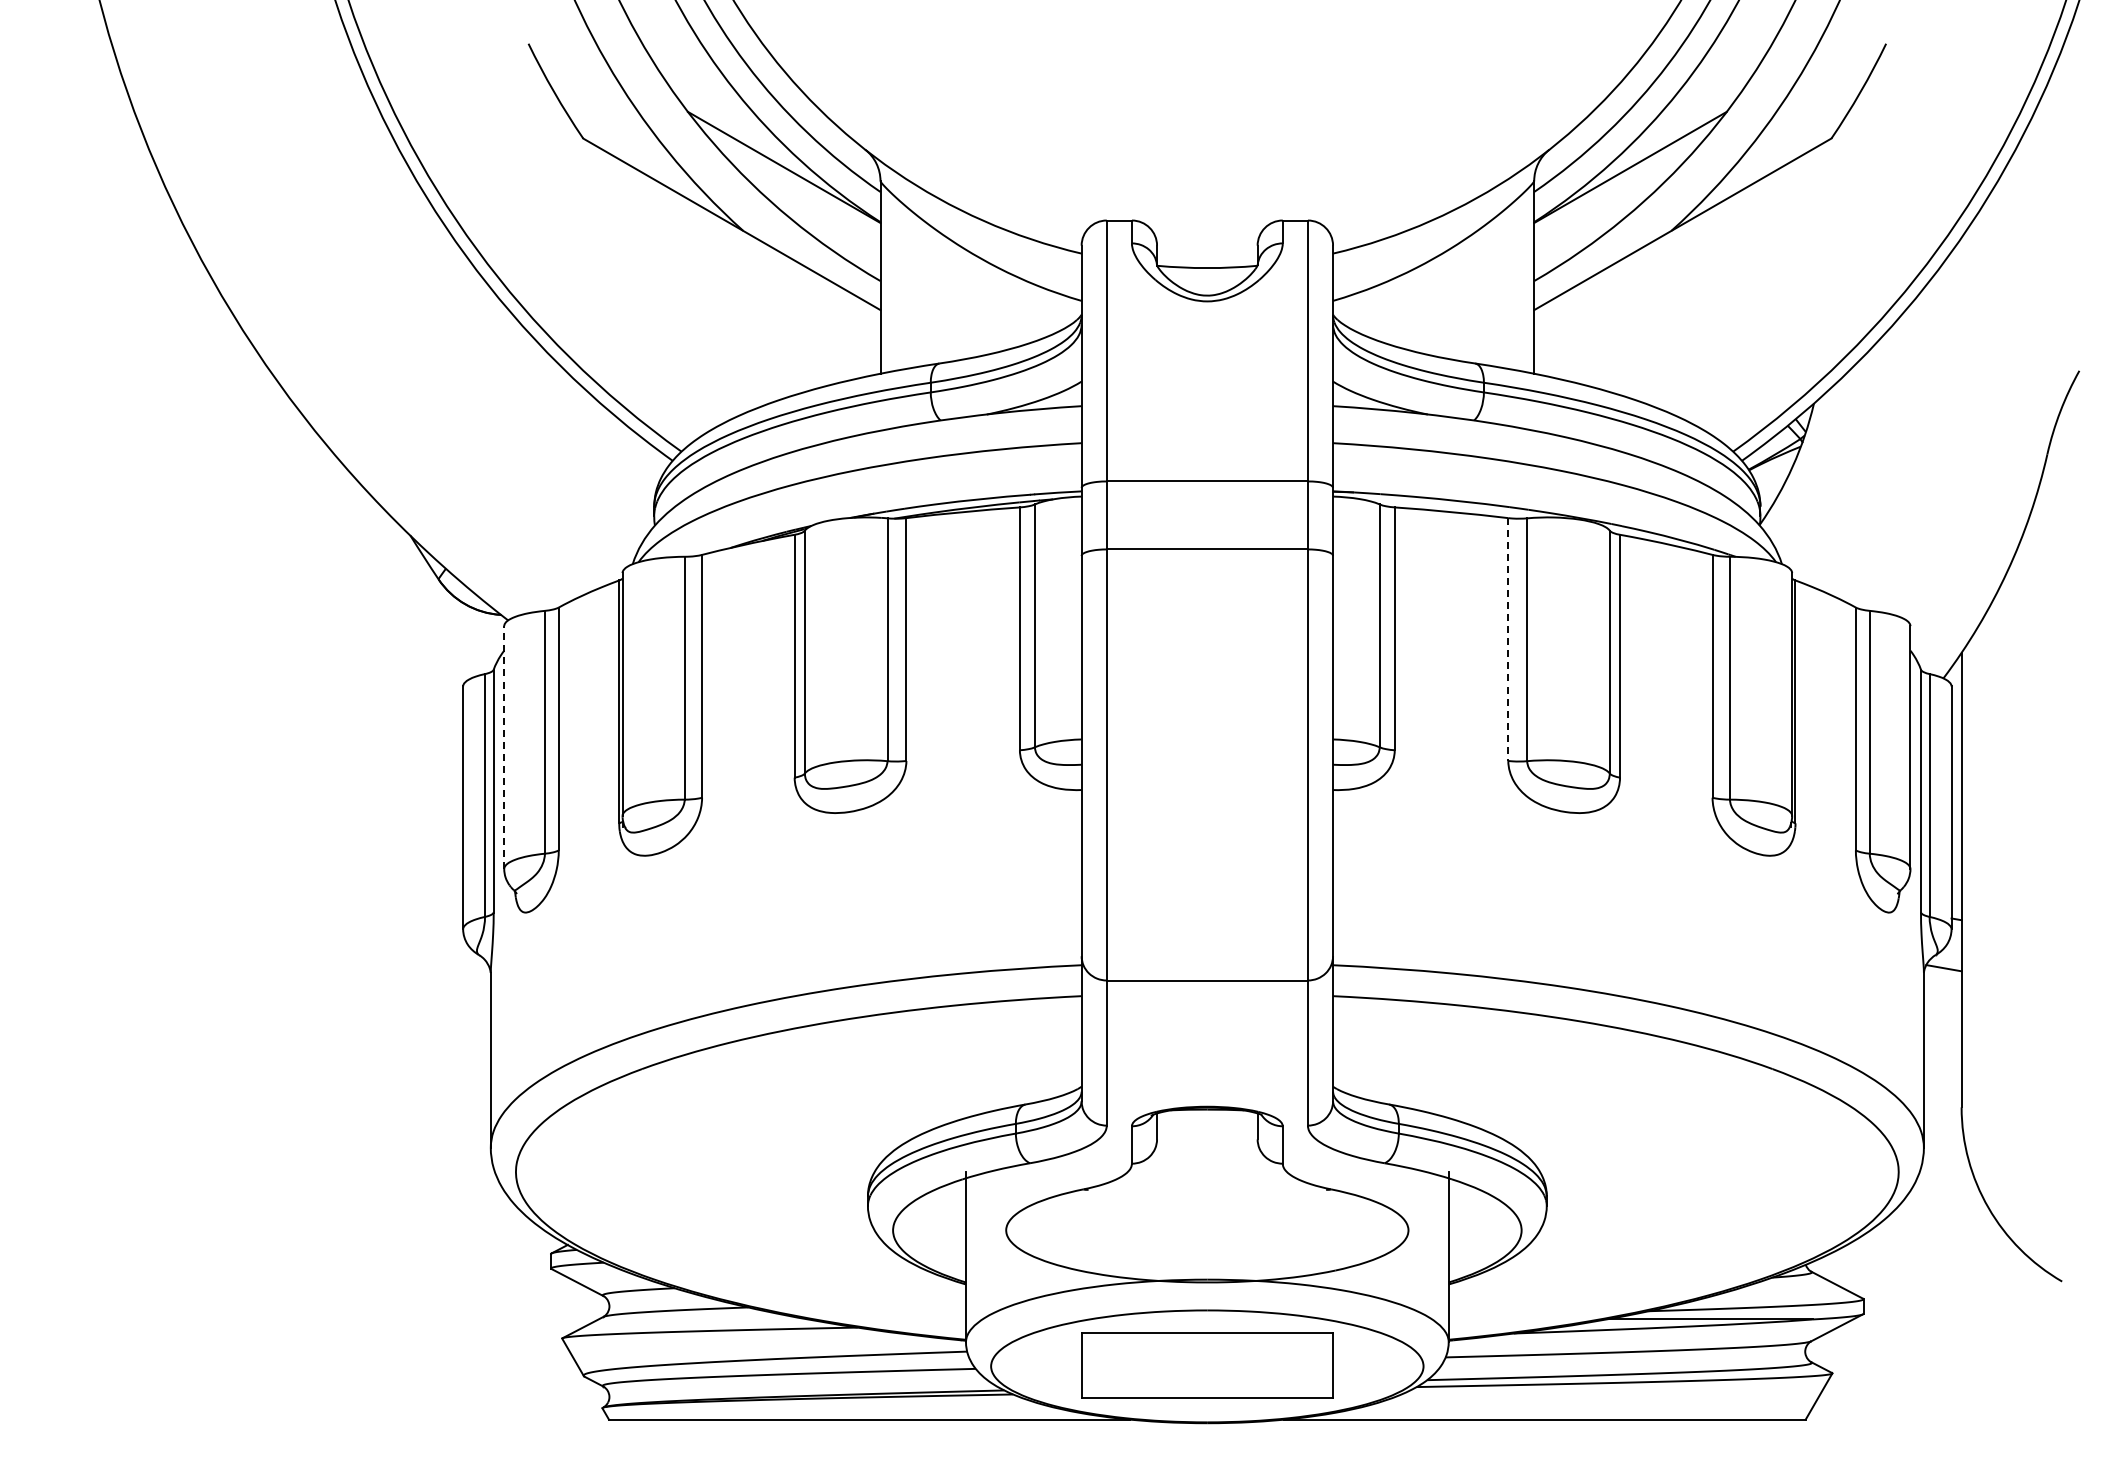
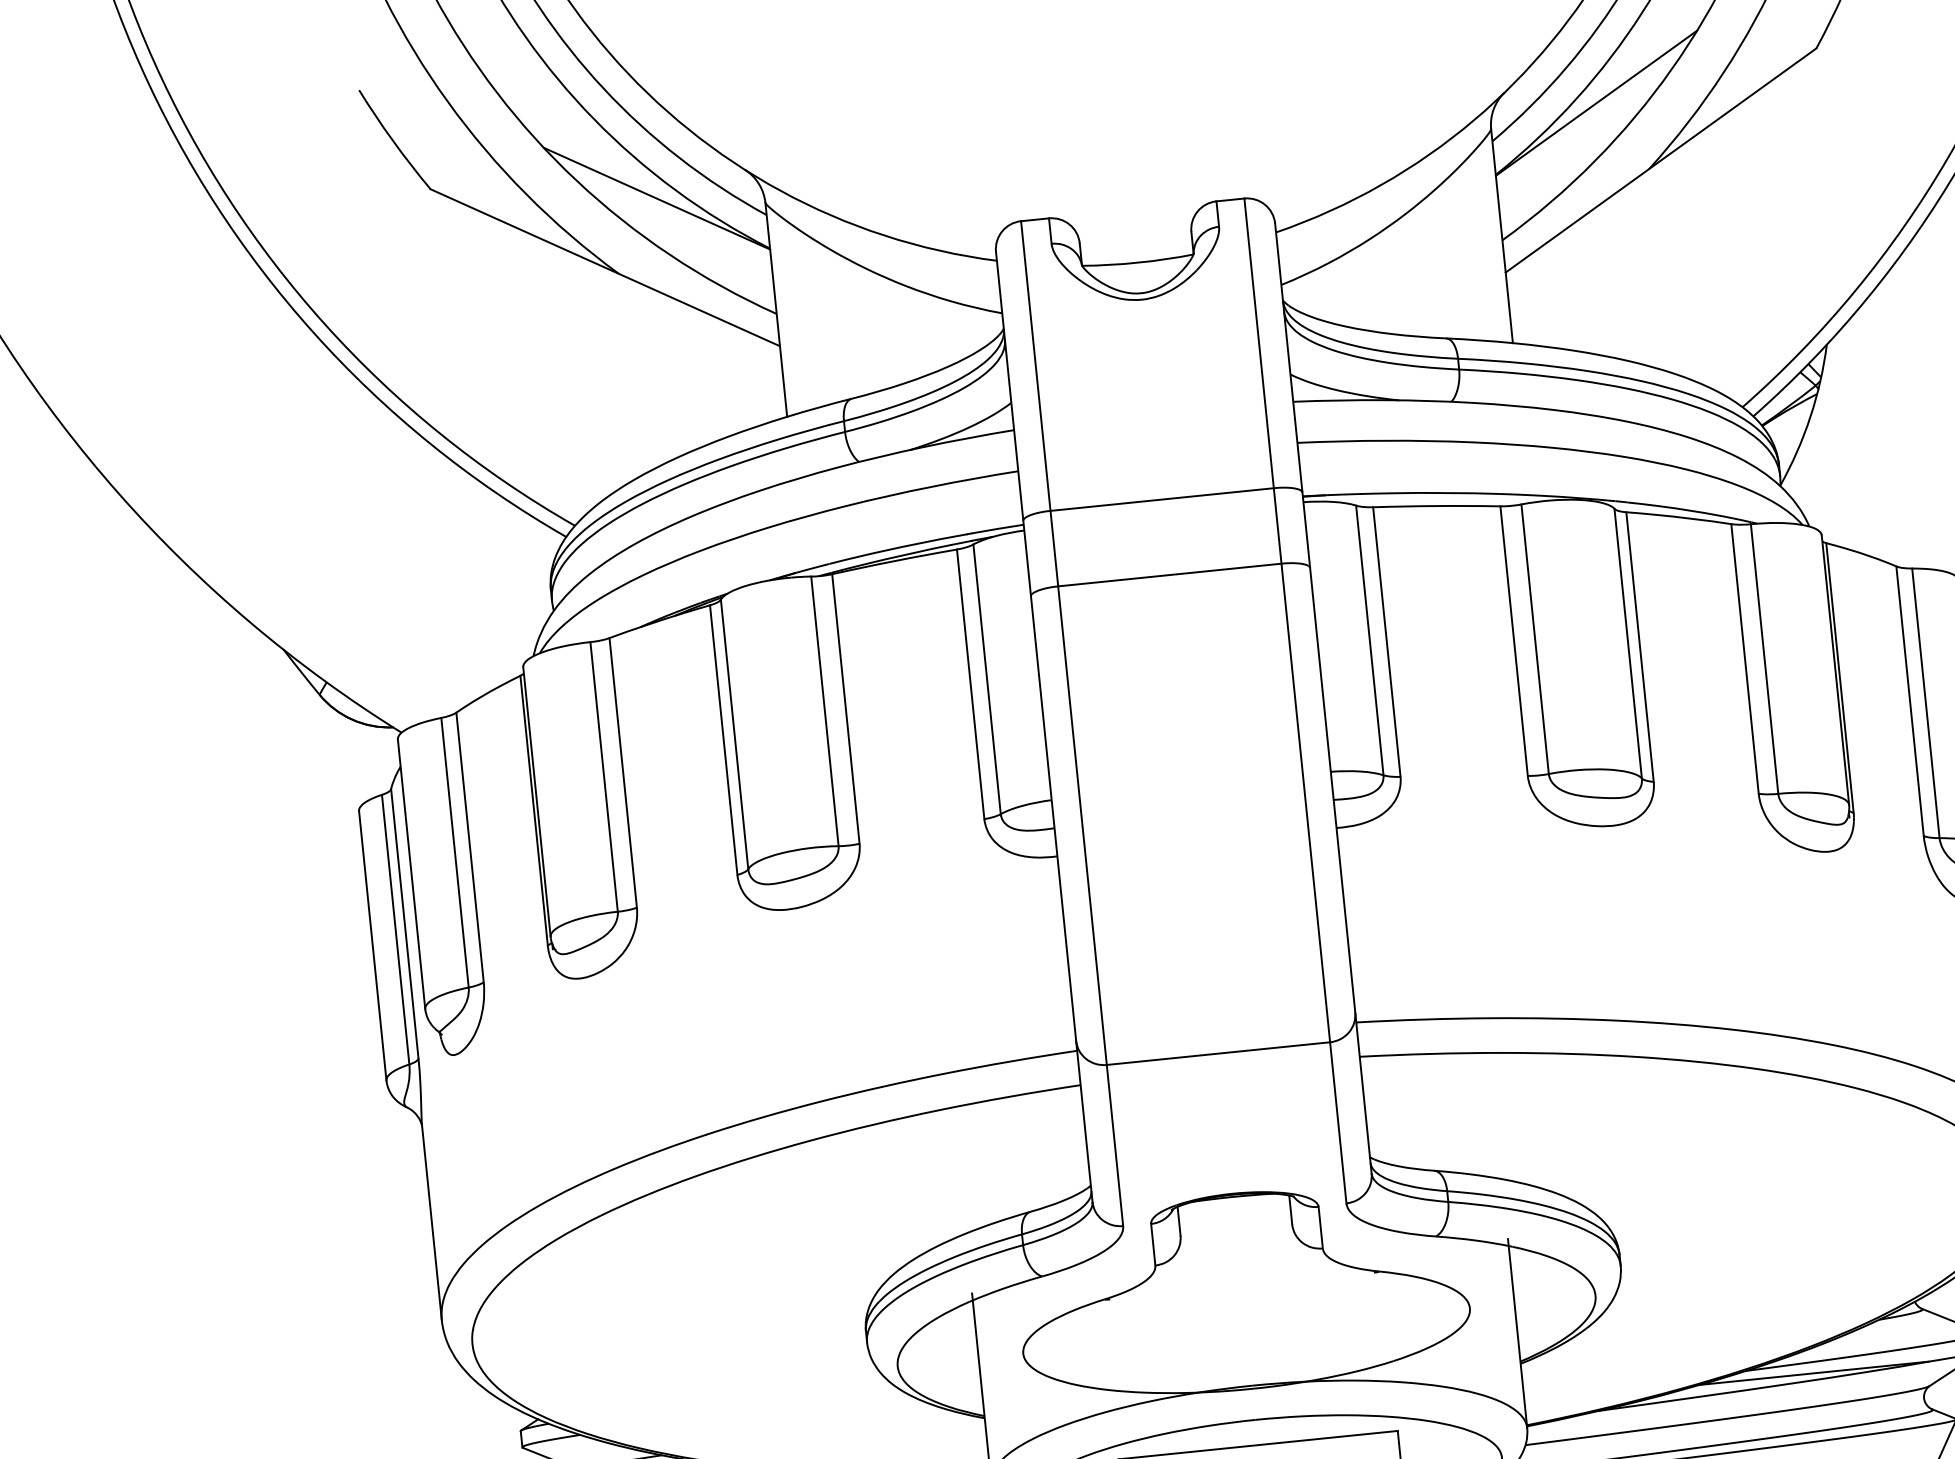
line: (1508, 640) -> (1514, 642), dashed -> solid
line: (504, 747) -> (411, 874), dashed -> solid

